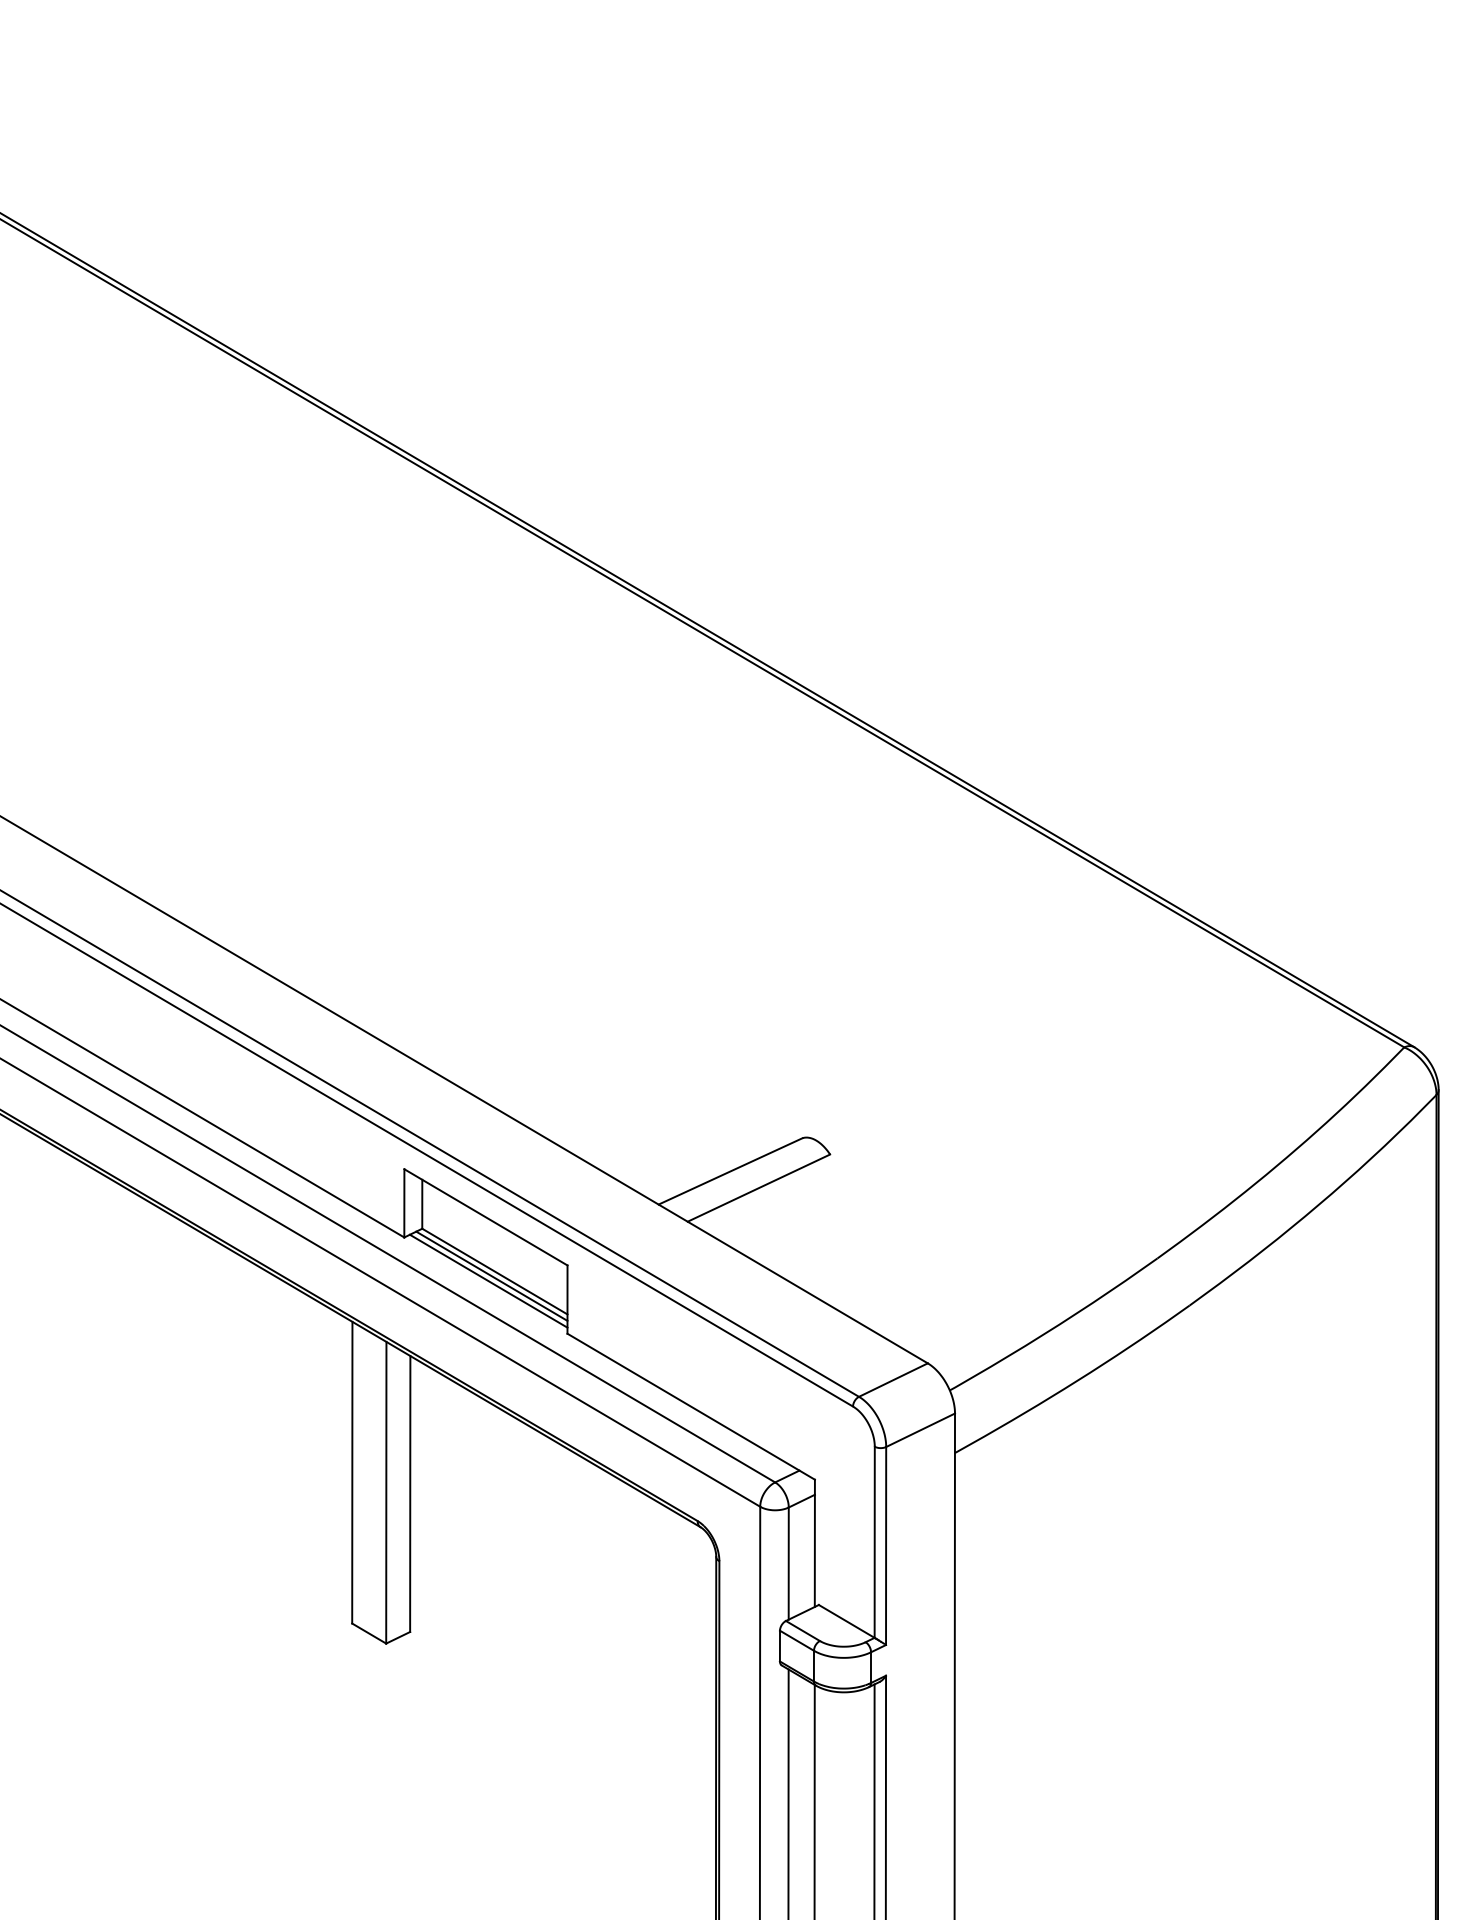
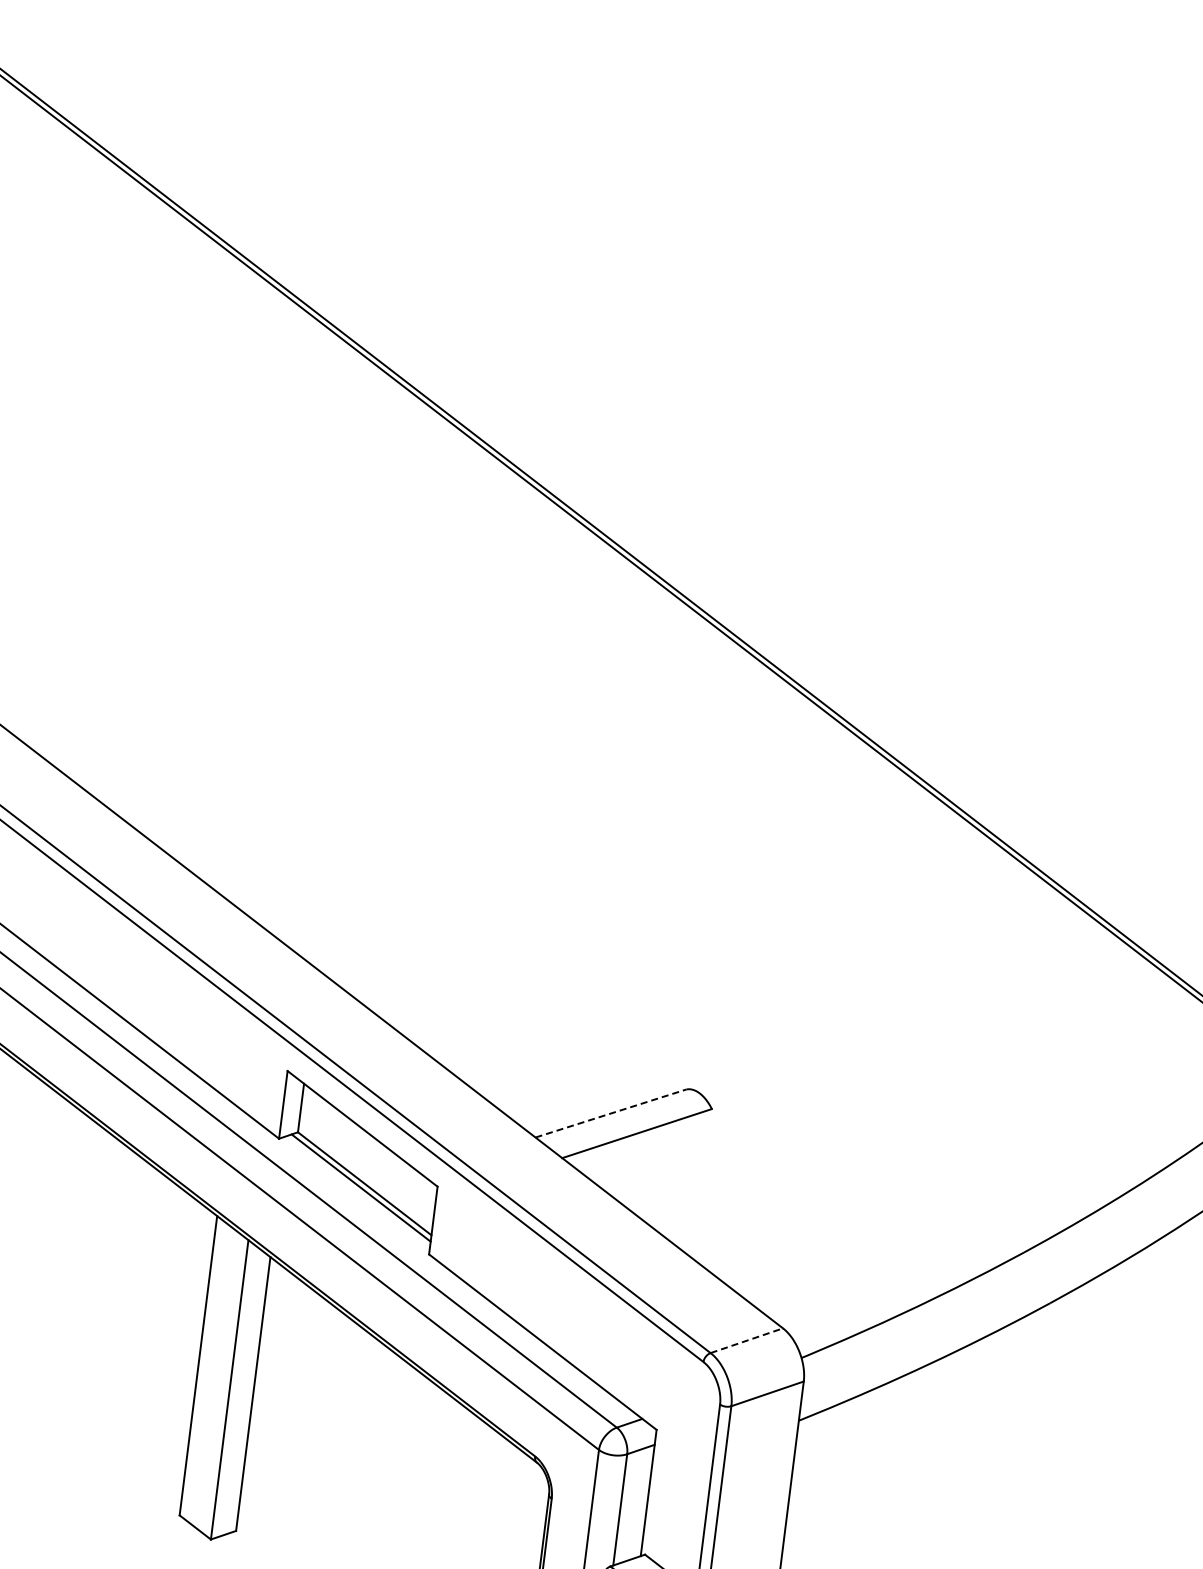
line: (731, 1171) -> (611, 1113), solid -> dashed
line: (488, 1280) -> (357, 1191), removed
line: (893, 1379) -> (746, 1340), solid -> dashed

